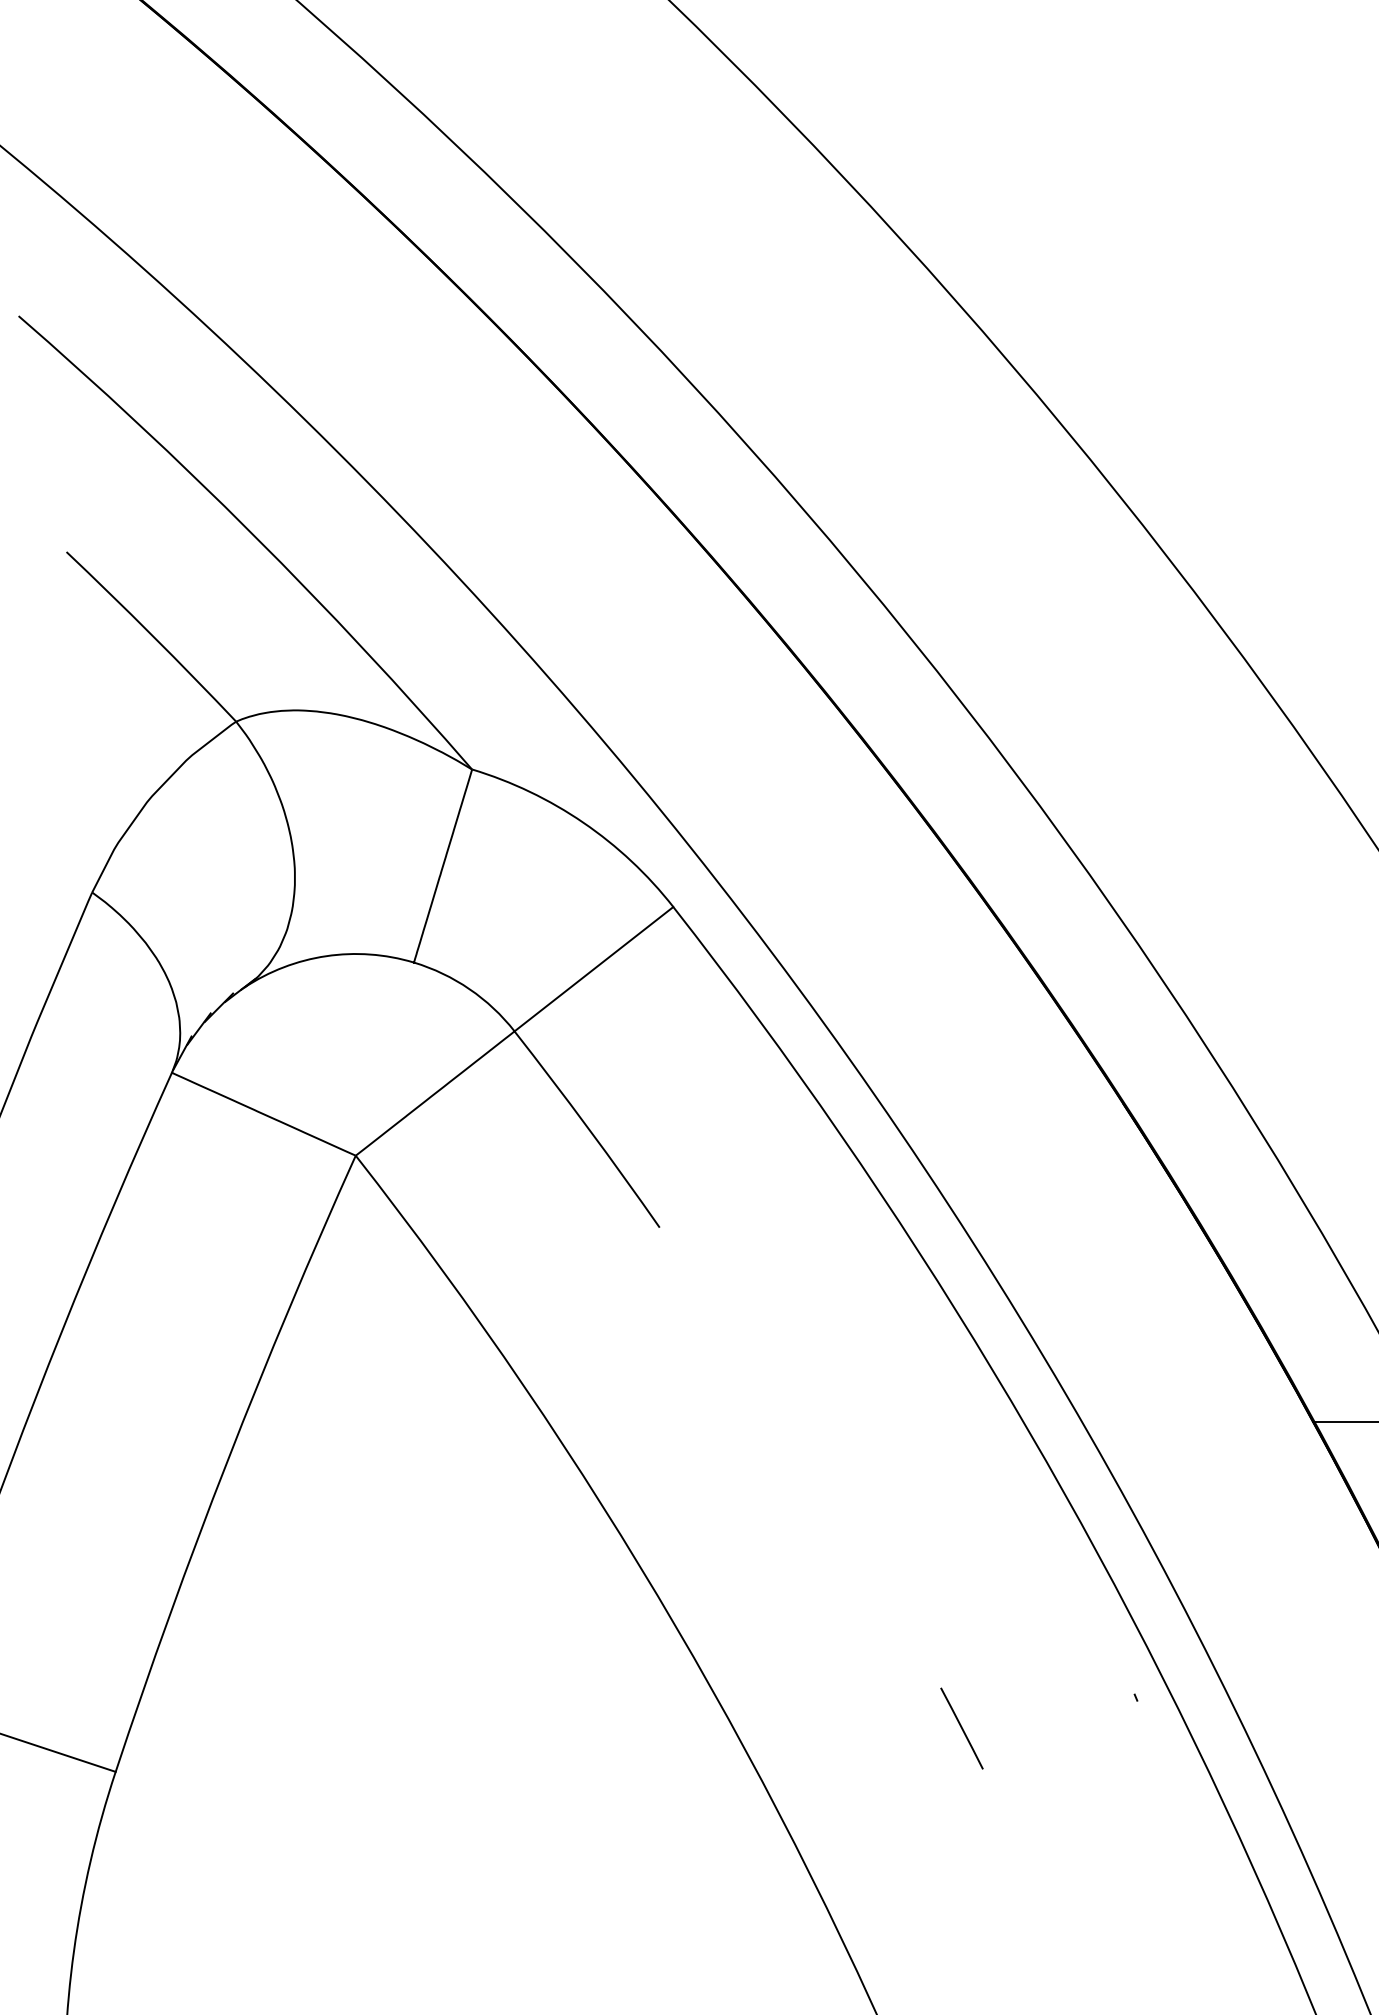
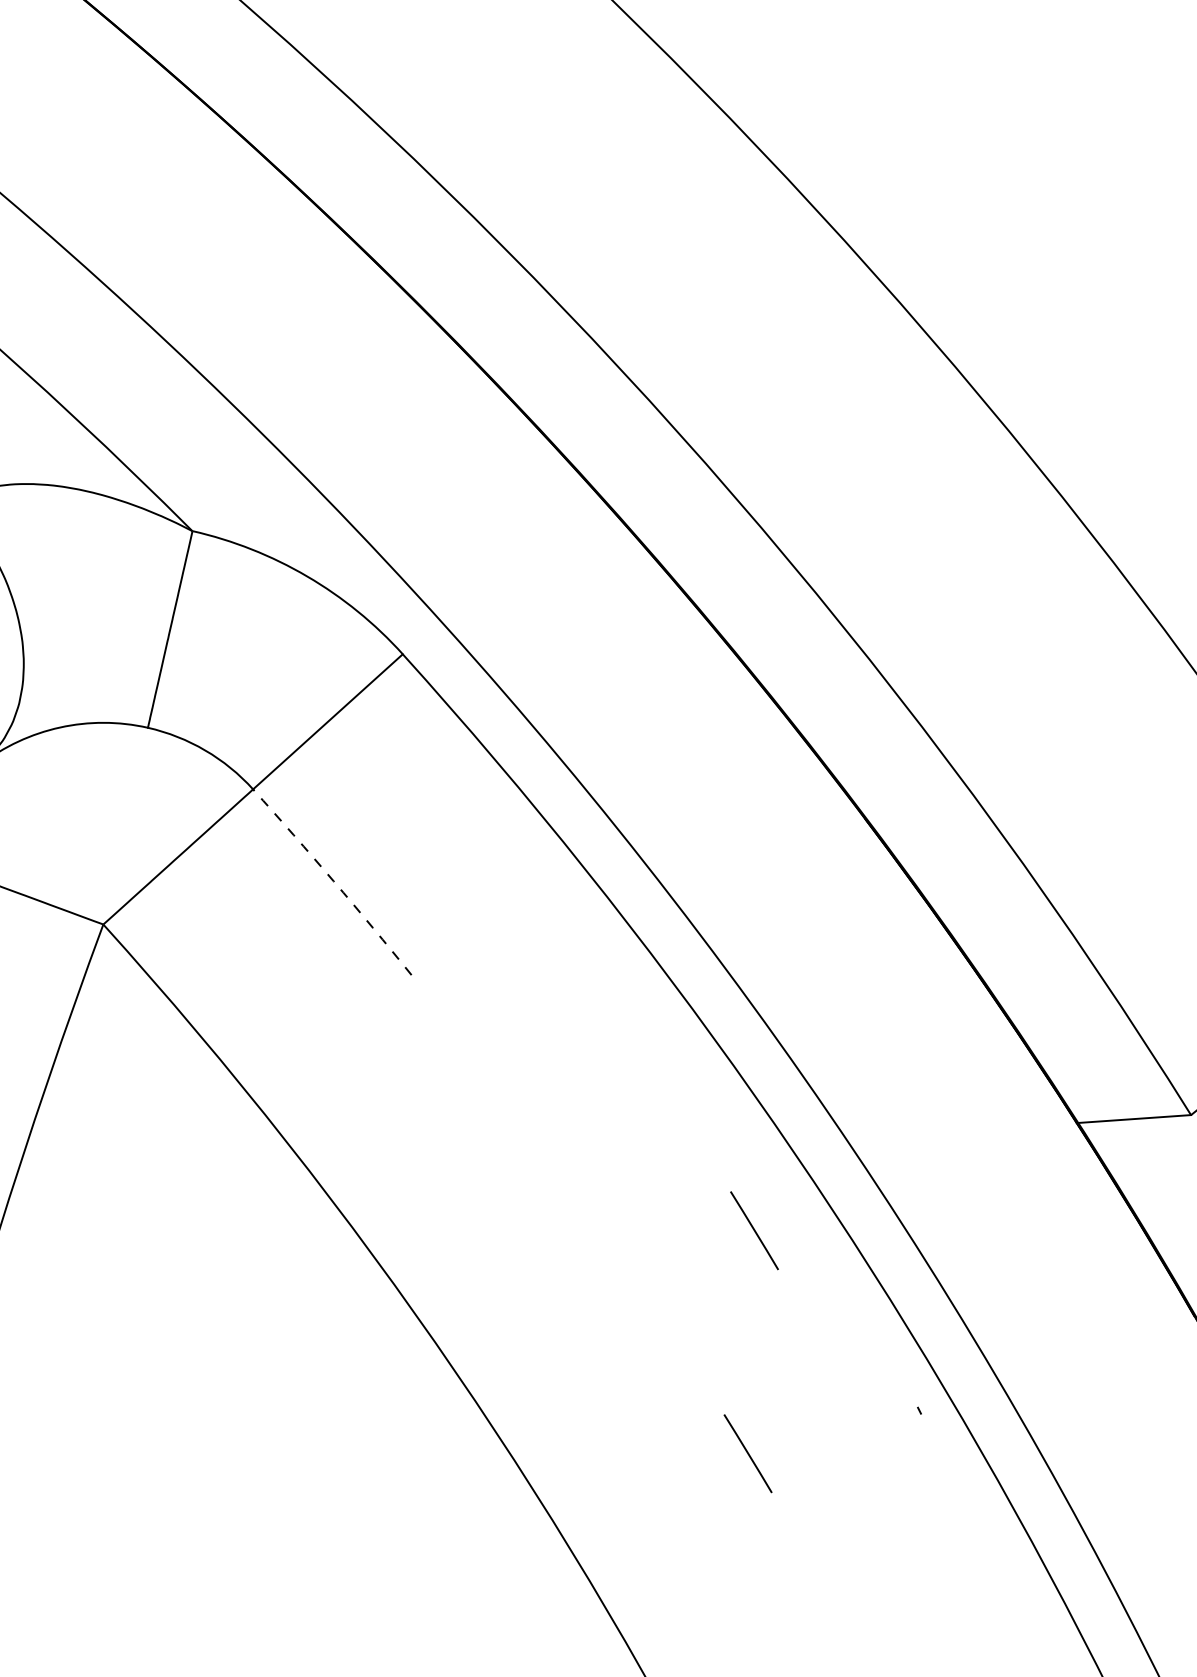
arc: (588, 1128) -> (333, 881), solid -> dashed
line: (983, 1506) -> (754, 1230), added

